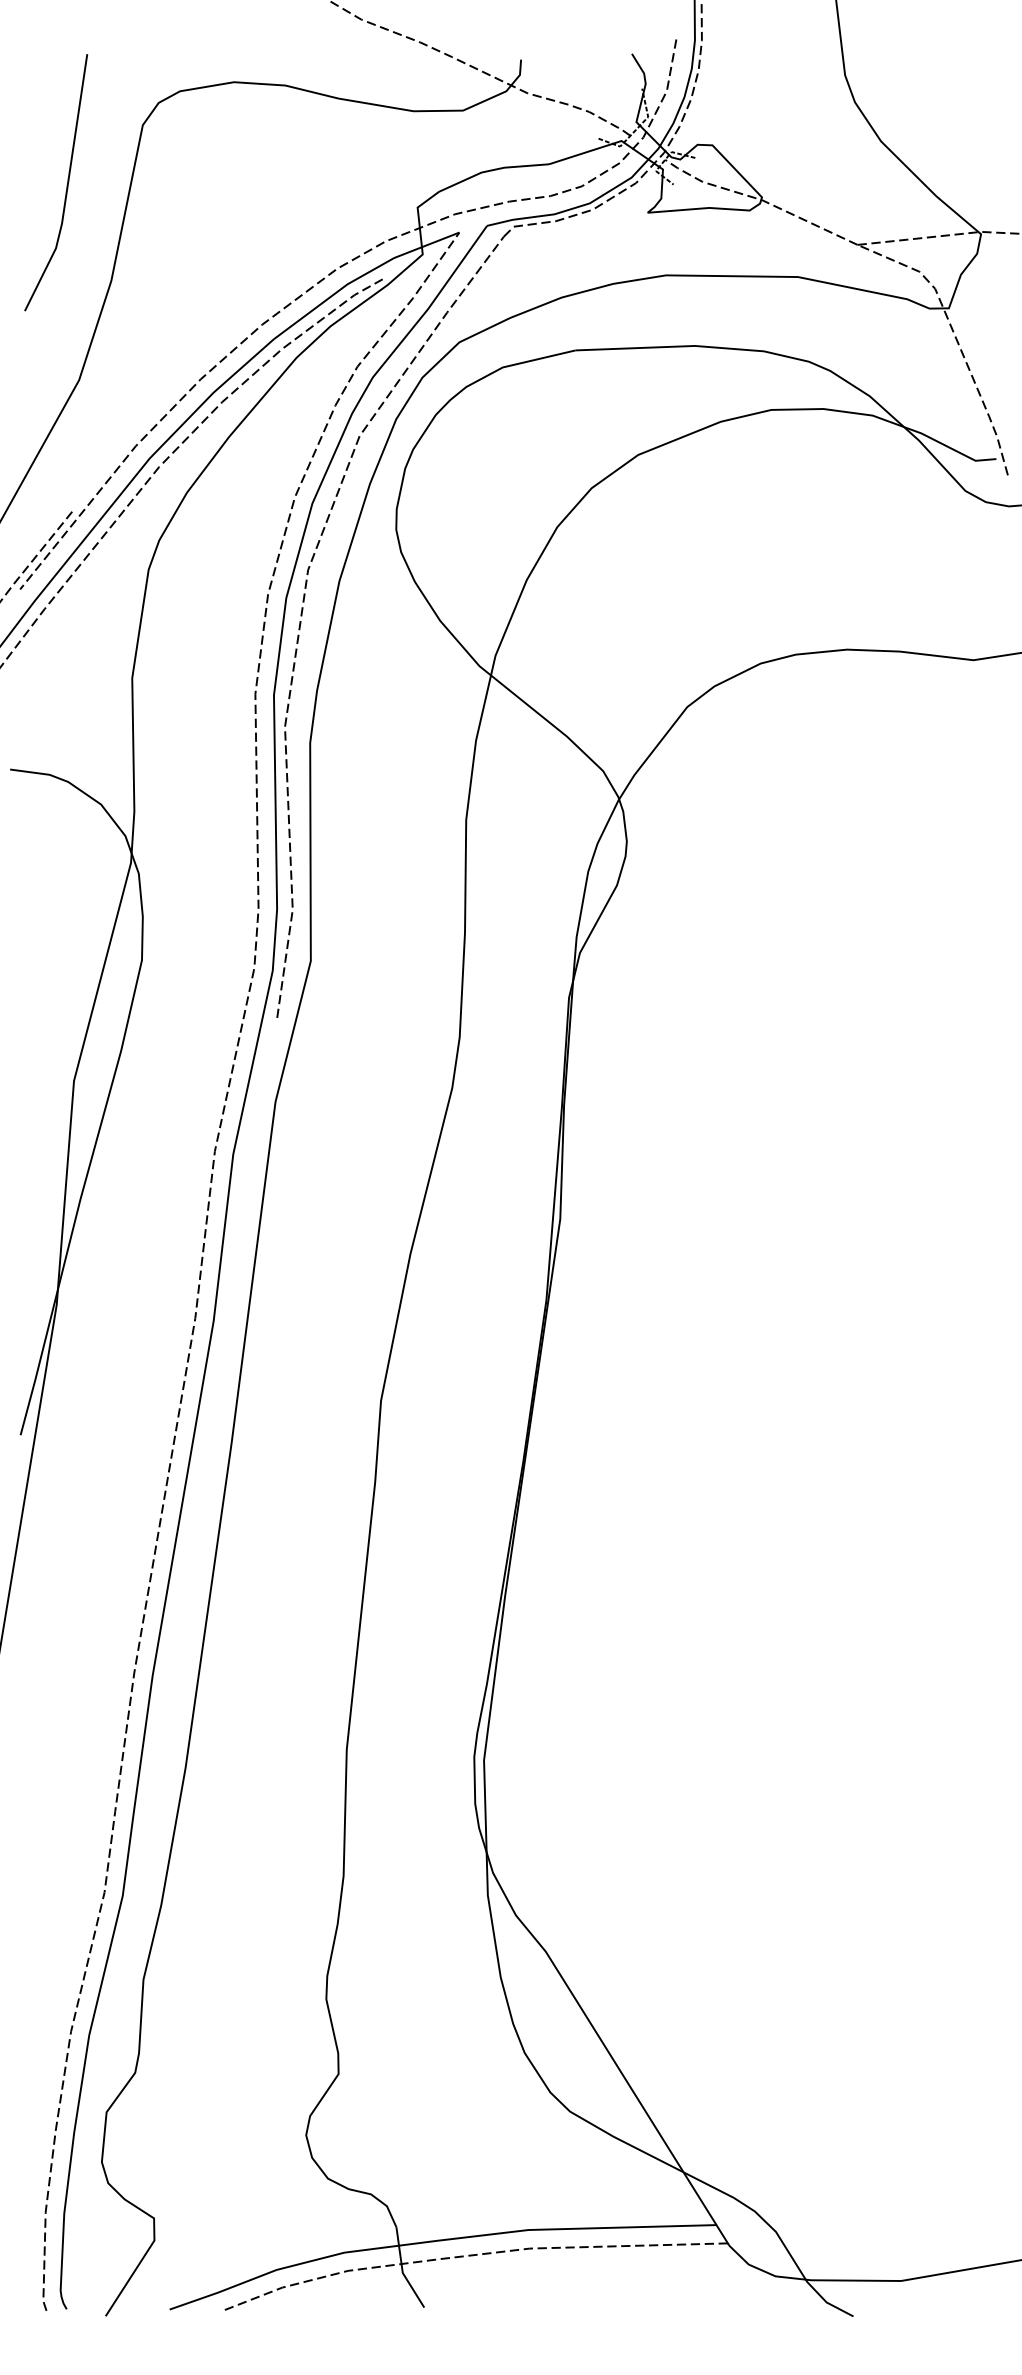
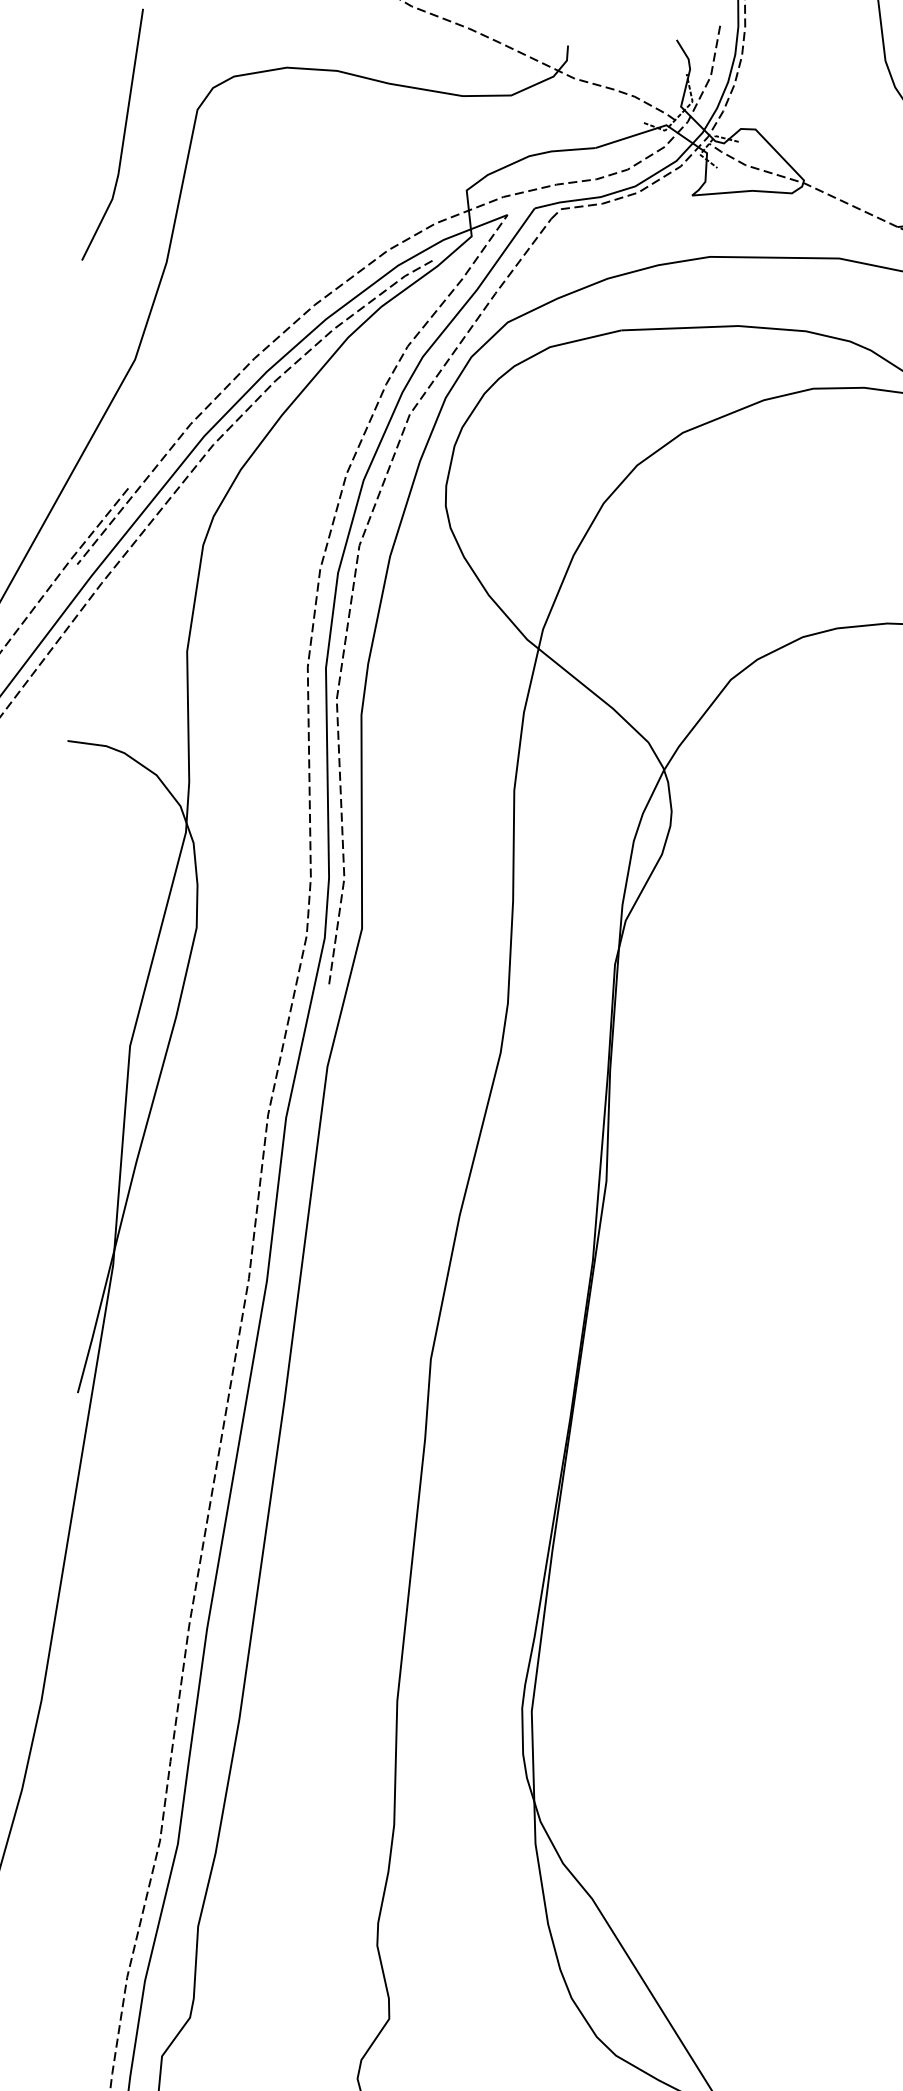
line: (66, 185) -> (122, 137), moved

